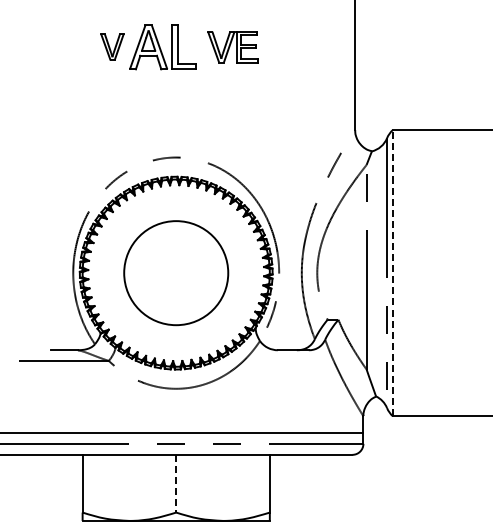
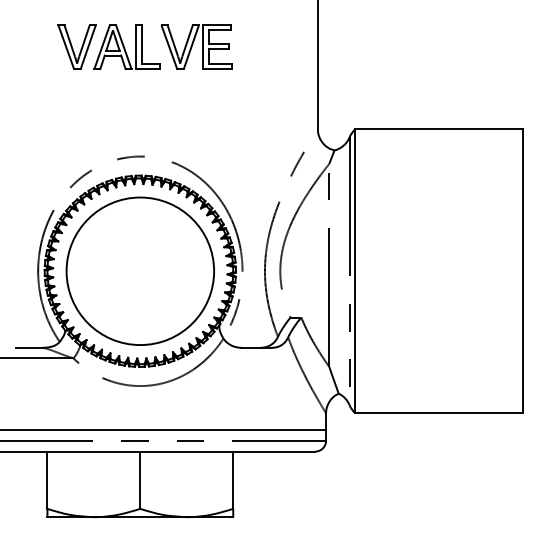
part: (111, 46) -> (76, 46), size x1.67
part: (232, 46) -> (196, 46), size x1.43
line: (393, 272) -> (355, 270), dashed -> solid
circle: (176, 273) -> (140, 271), size x1.43
line: (176, 483) -> (140, 480), dashed -> solid

